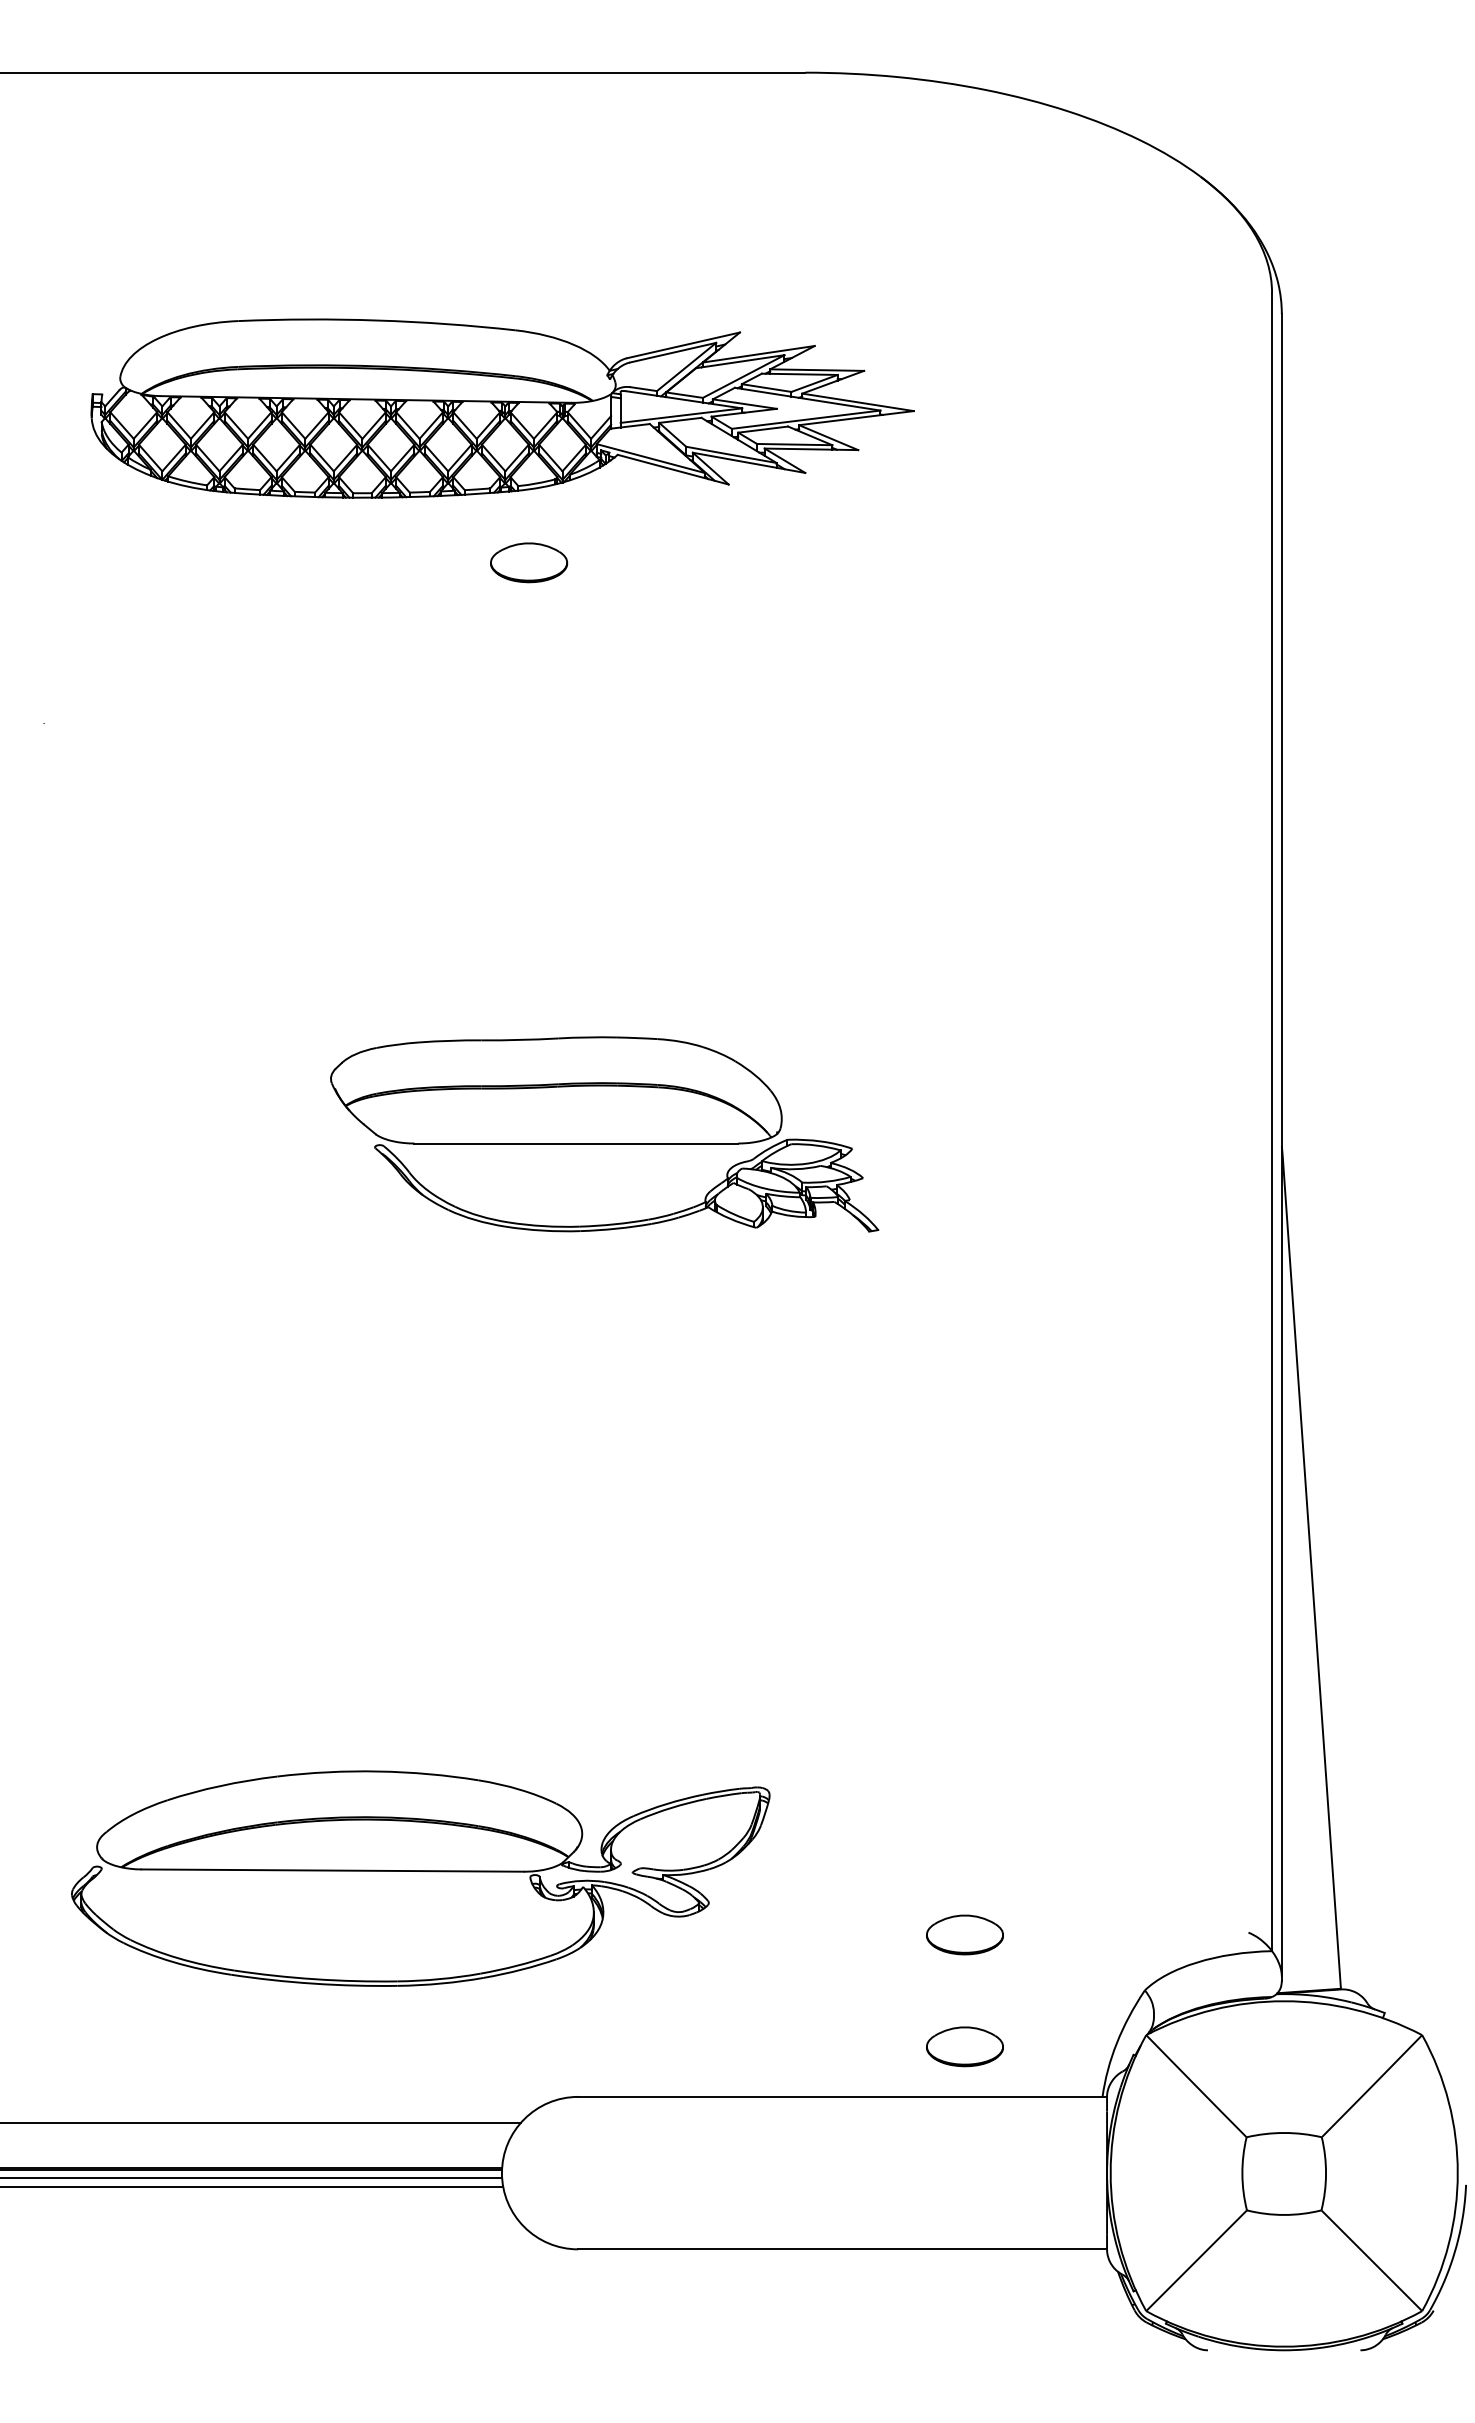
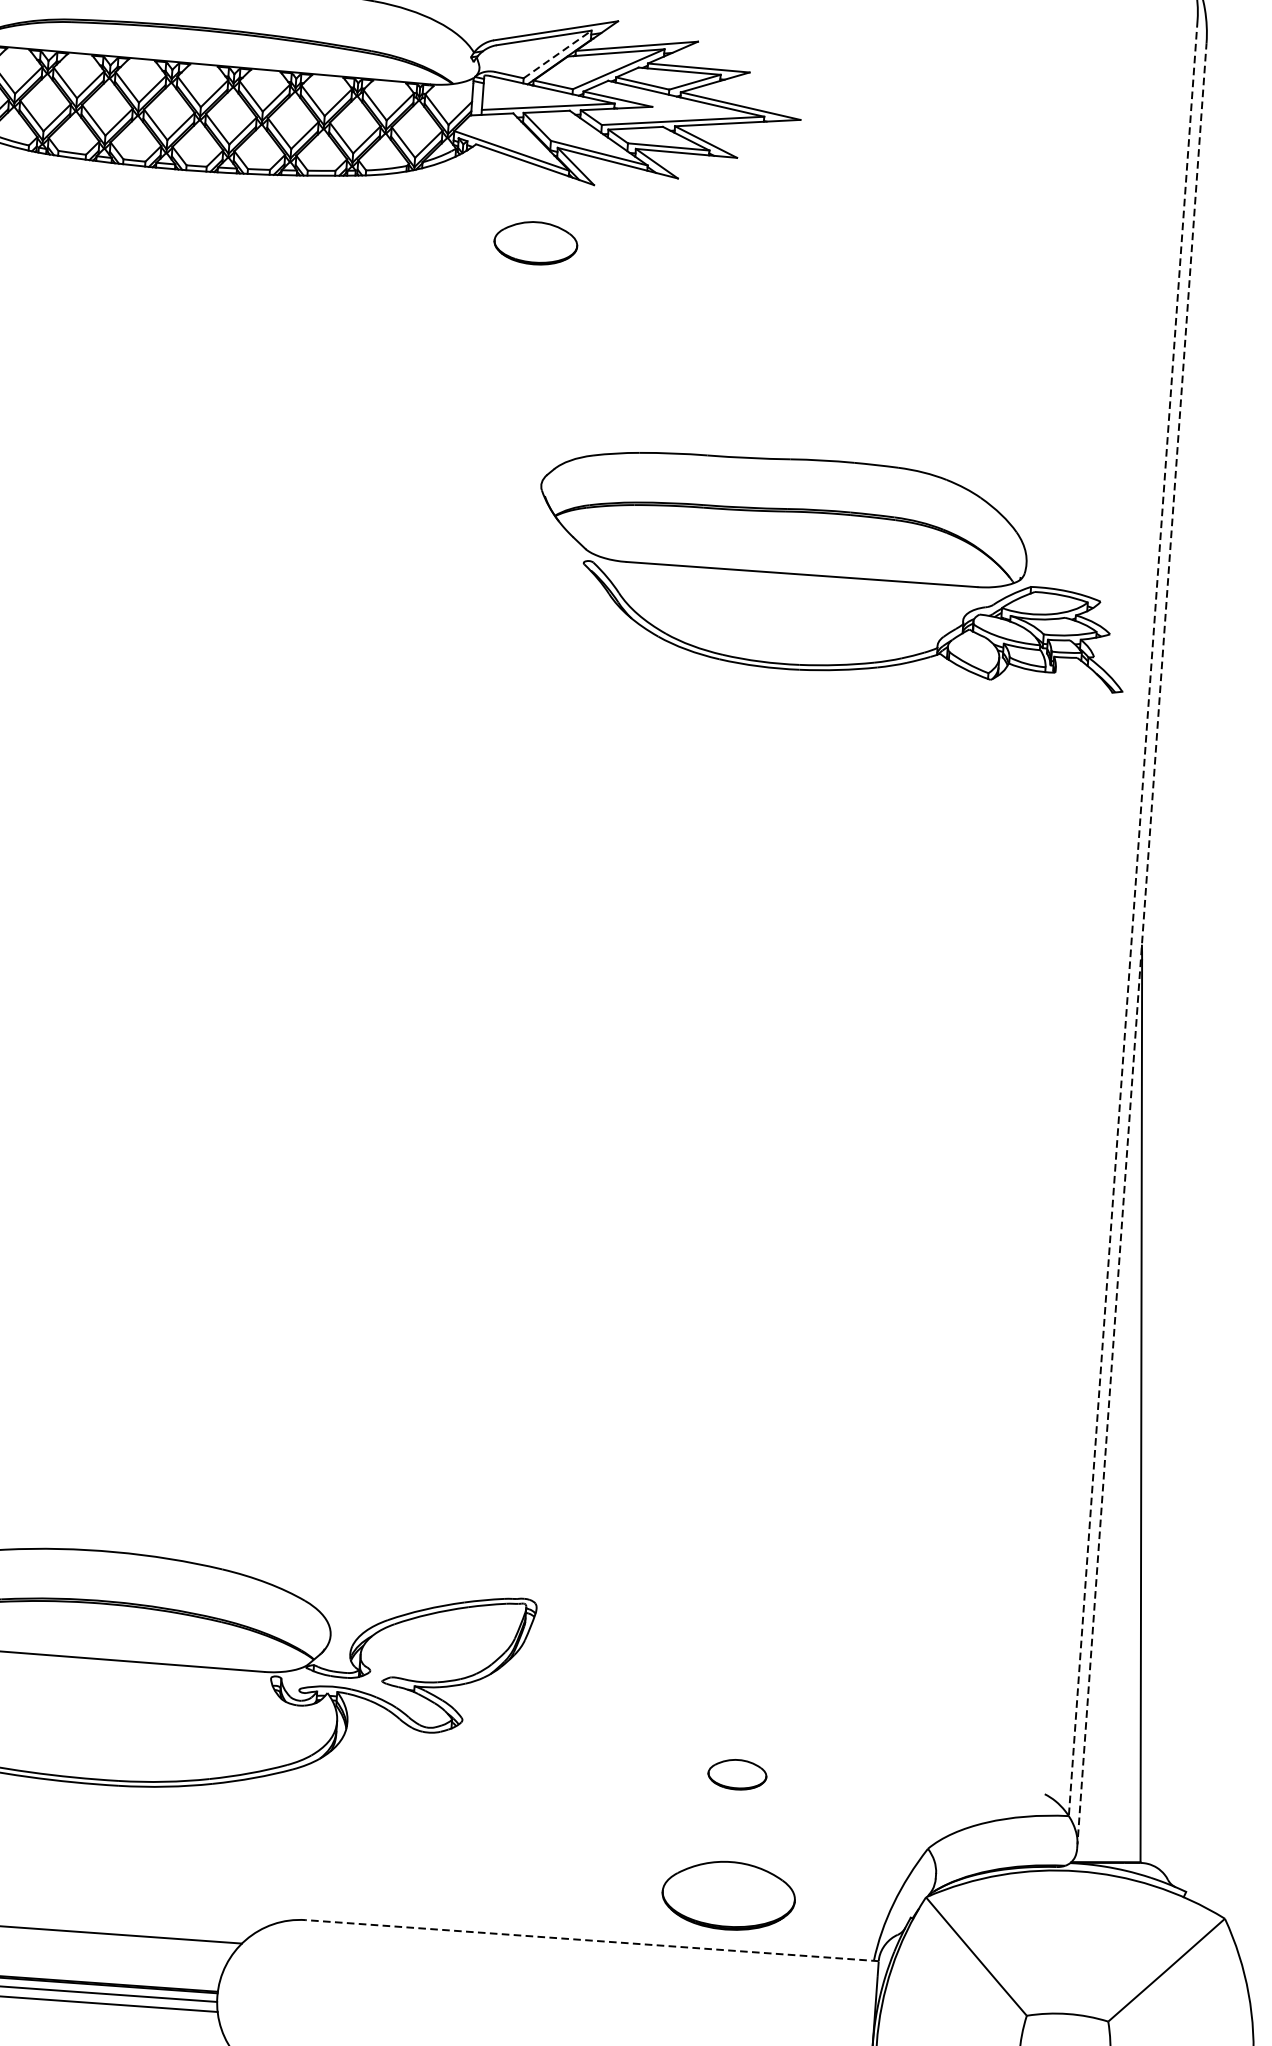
line: (686, 366) -> (557, 53), solid -> dashed
part: (529, 562) -> (536, 242), moved
line: (1272, 1122) -> (1133, 918), solid -> dashed
part: (604, 1134) -> (833, 566), moved
line: (1281, 1146) -> (1141, 945), solid -> dashed
part: (964, 1934) -> (736, 1774), size x0.7
part: (964, 2046) -> (728, 1895), size x1.6
line: (842, 2096) -> (592, 1940), solid -> dashed

